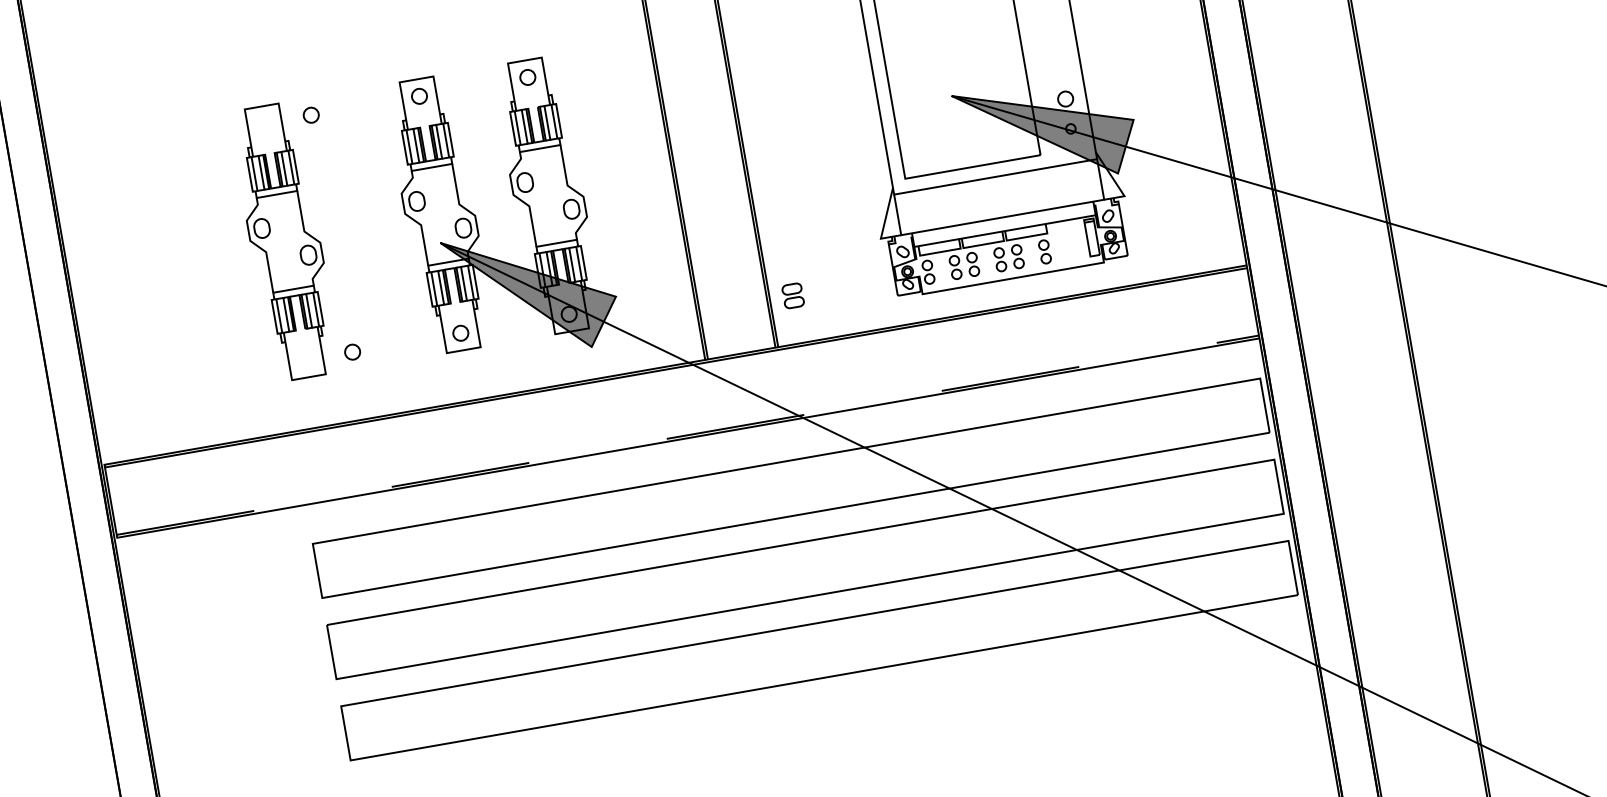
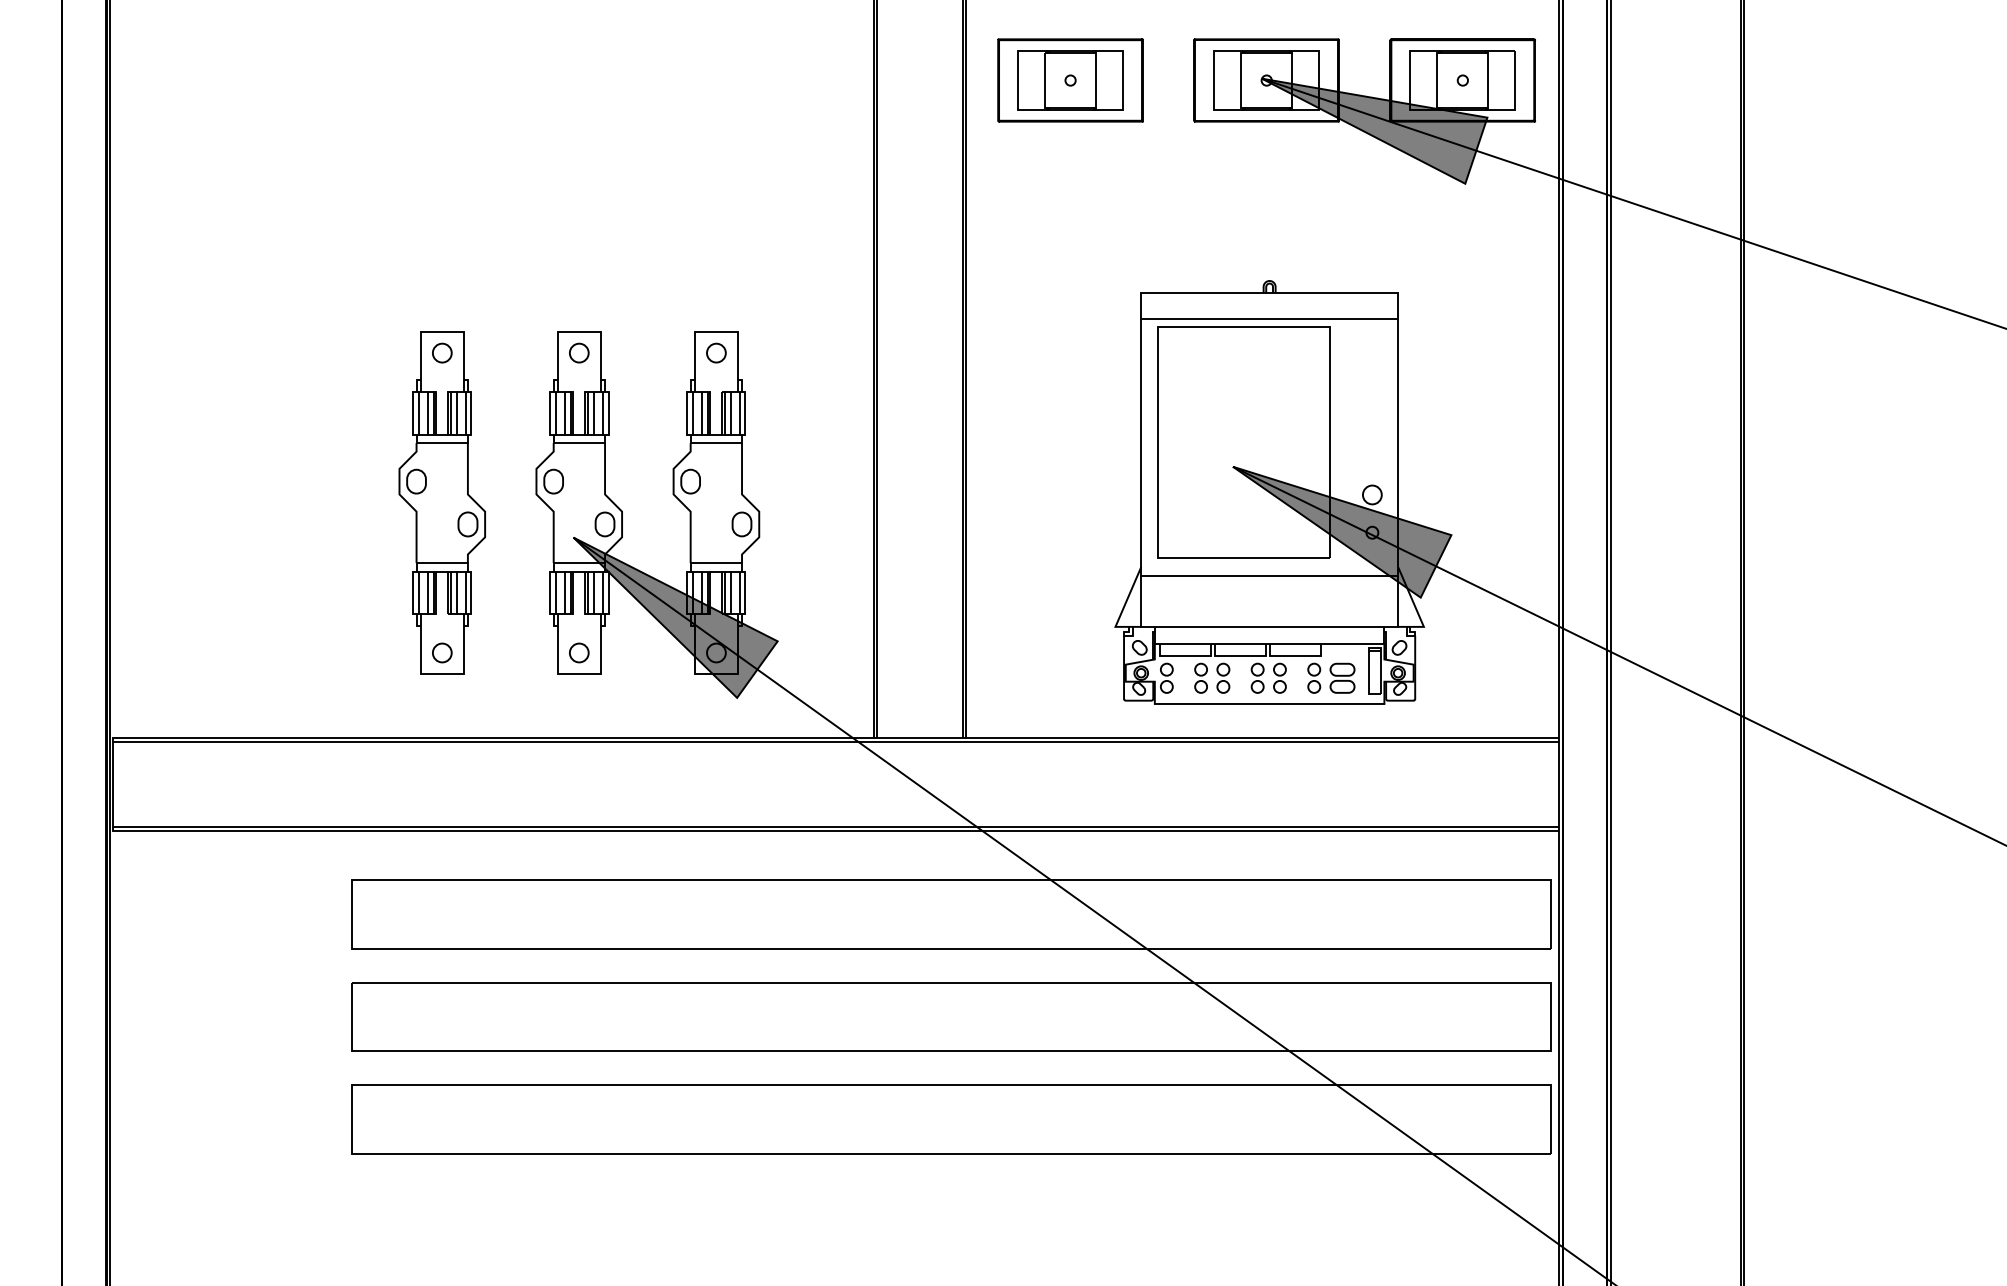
part: (284, 241) -> (441, 502), moved
part: (793, 295) -> (1342, 677), moved
line: (687, 434) -> (836, 826), dashed -> solid

